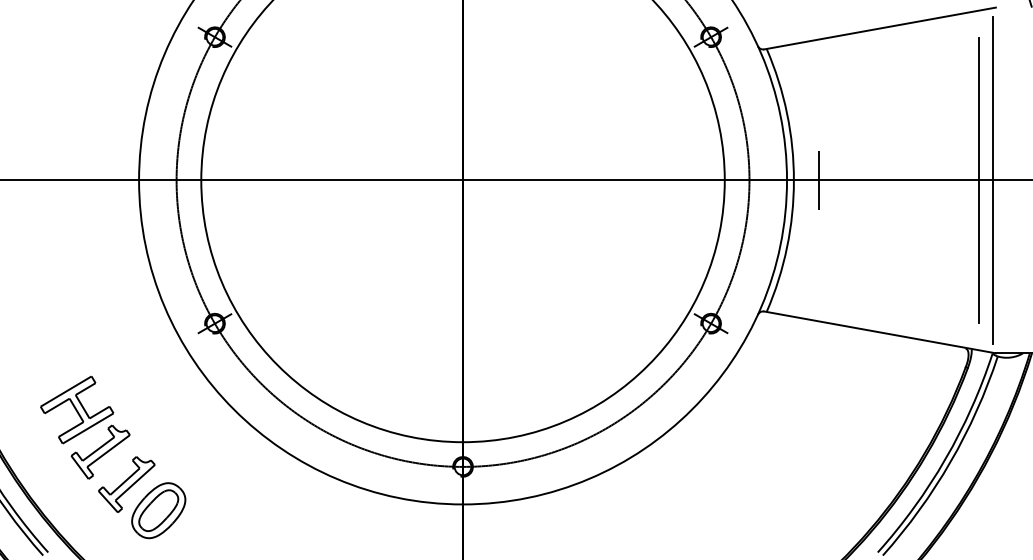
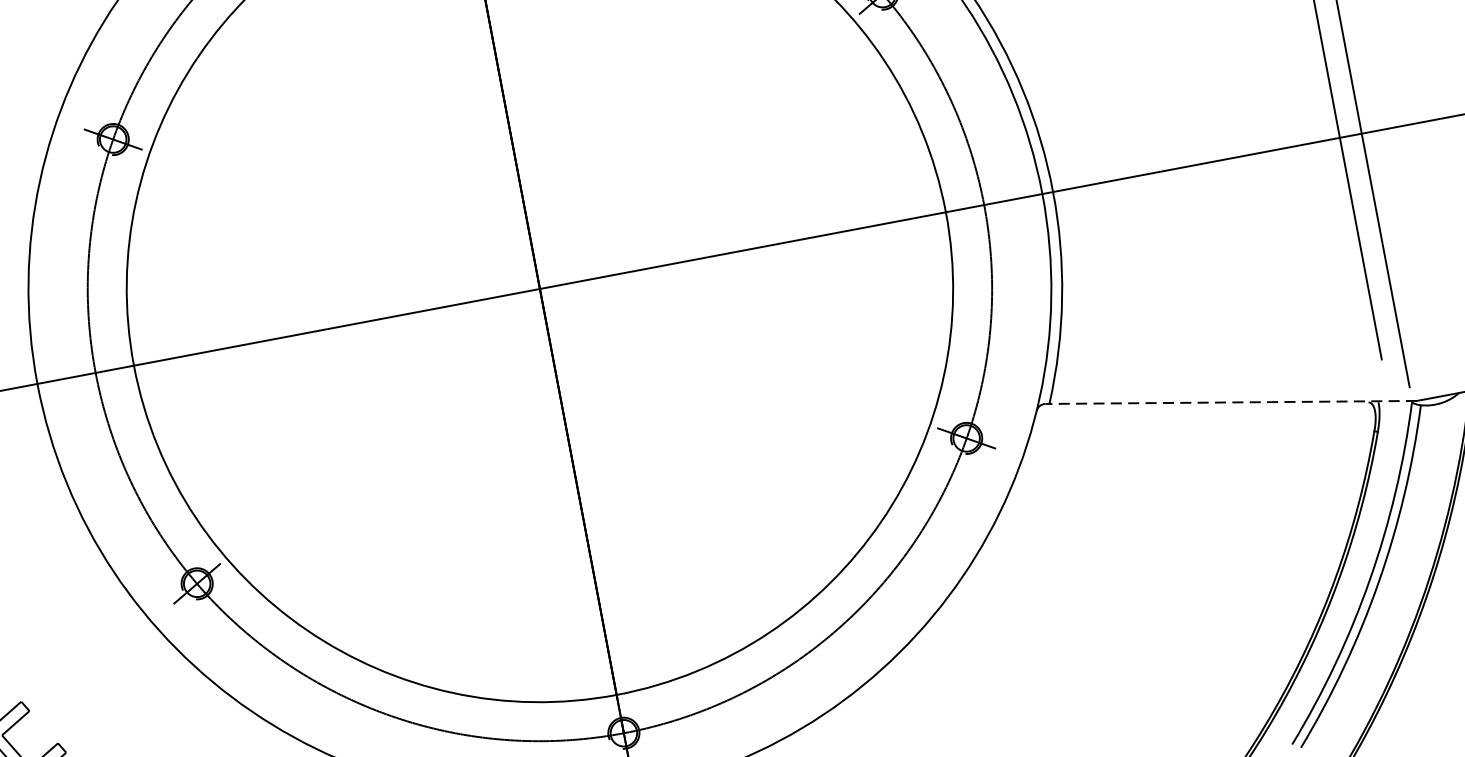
line: (818, 180) -> (1091, 184), removed
line: (880, 332) -> (1231, 402), solid -> dashed

